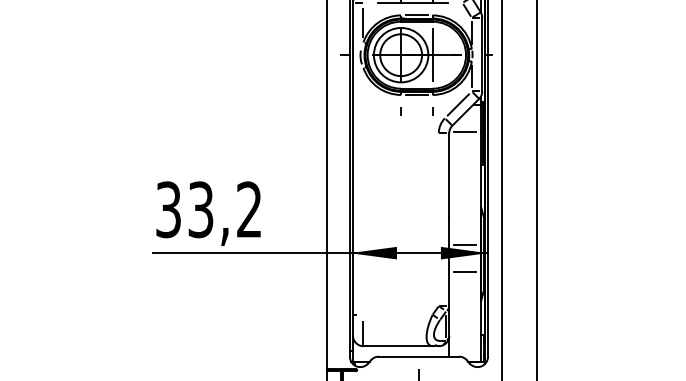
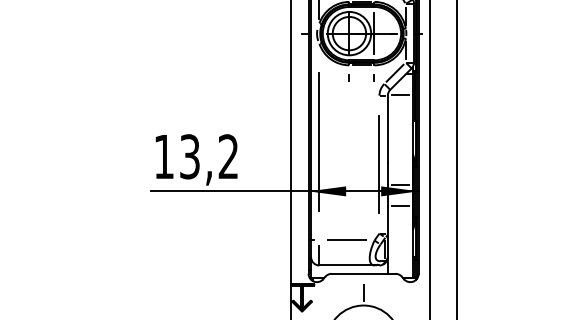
line: (363, 190) -> (319, 141), added
text: (167, 209) -> (163, 156), 33,2 -> 13,2
line: (438, 219) -> (379, 164), added
line: (397, 314) -> (346, 240), added

